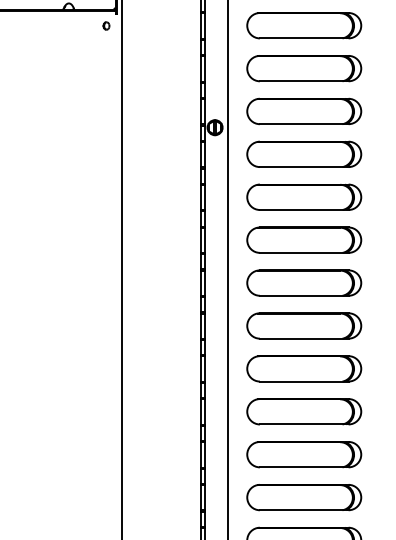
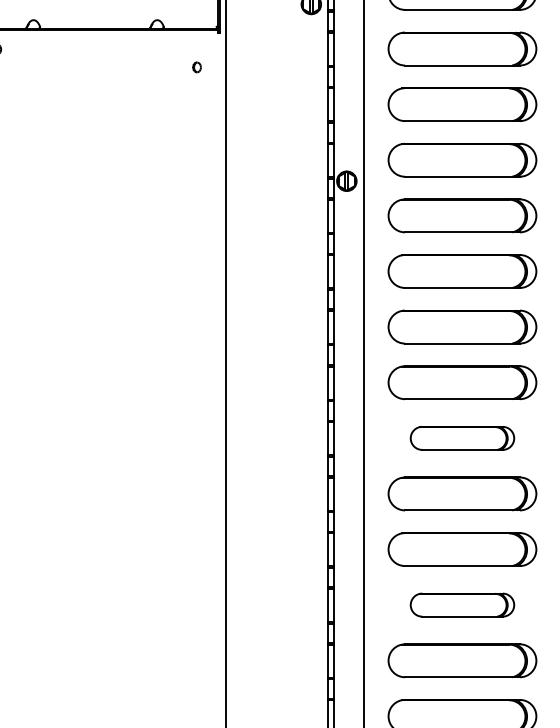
part: (106, 26) -> (196, 67), moved
part: (304, 326) -> (462, 438), size x0.7
part: (304, 454) -> (462, 604), size x0.7

